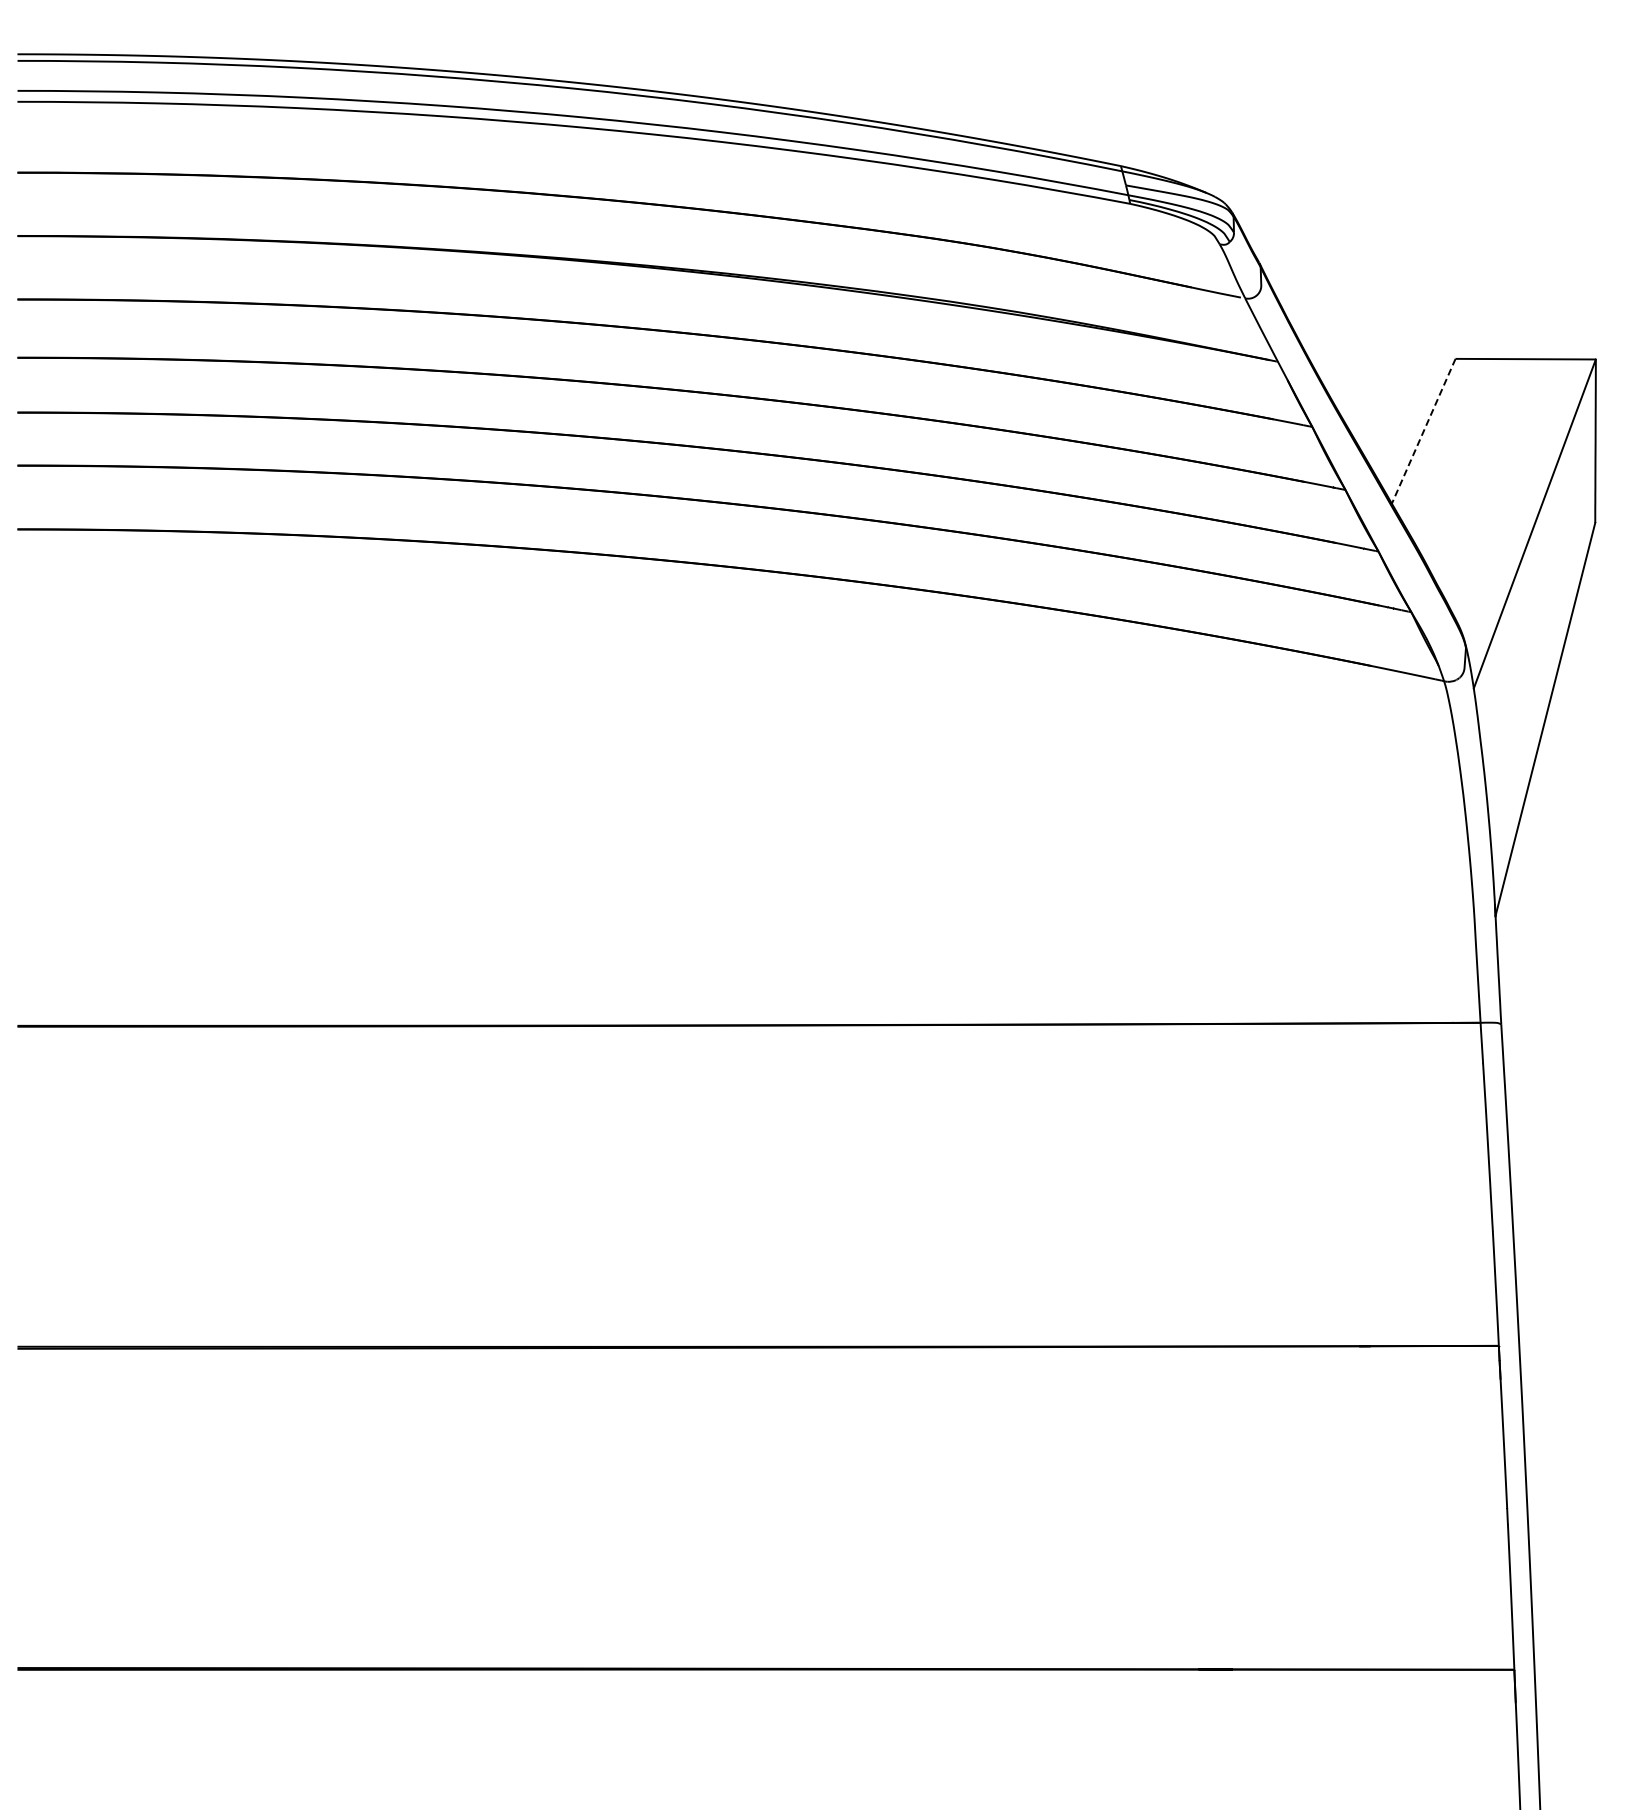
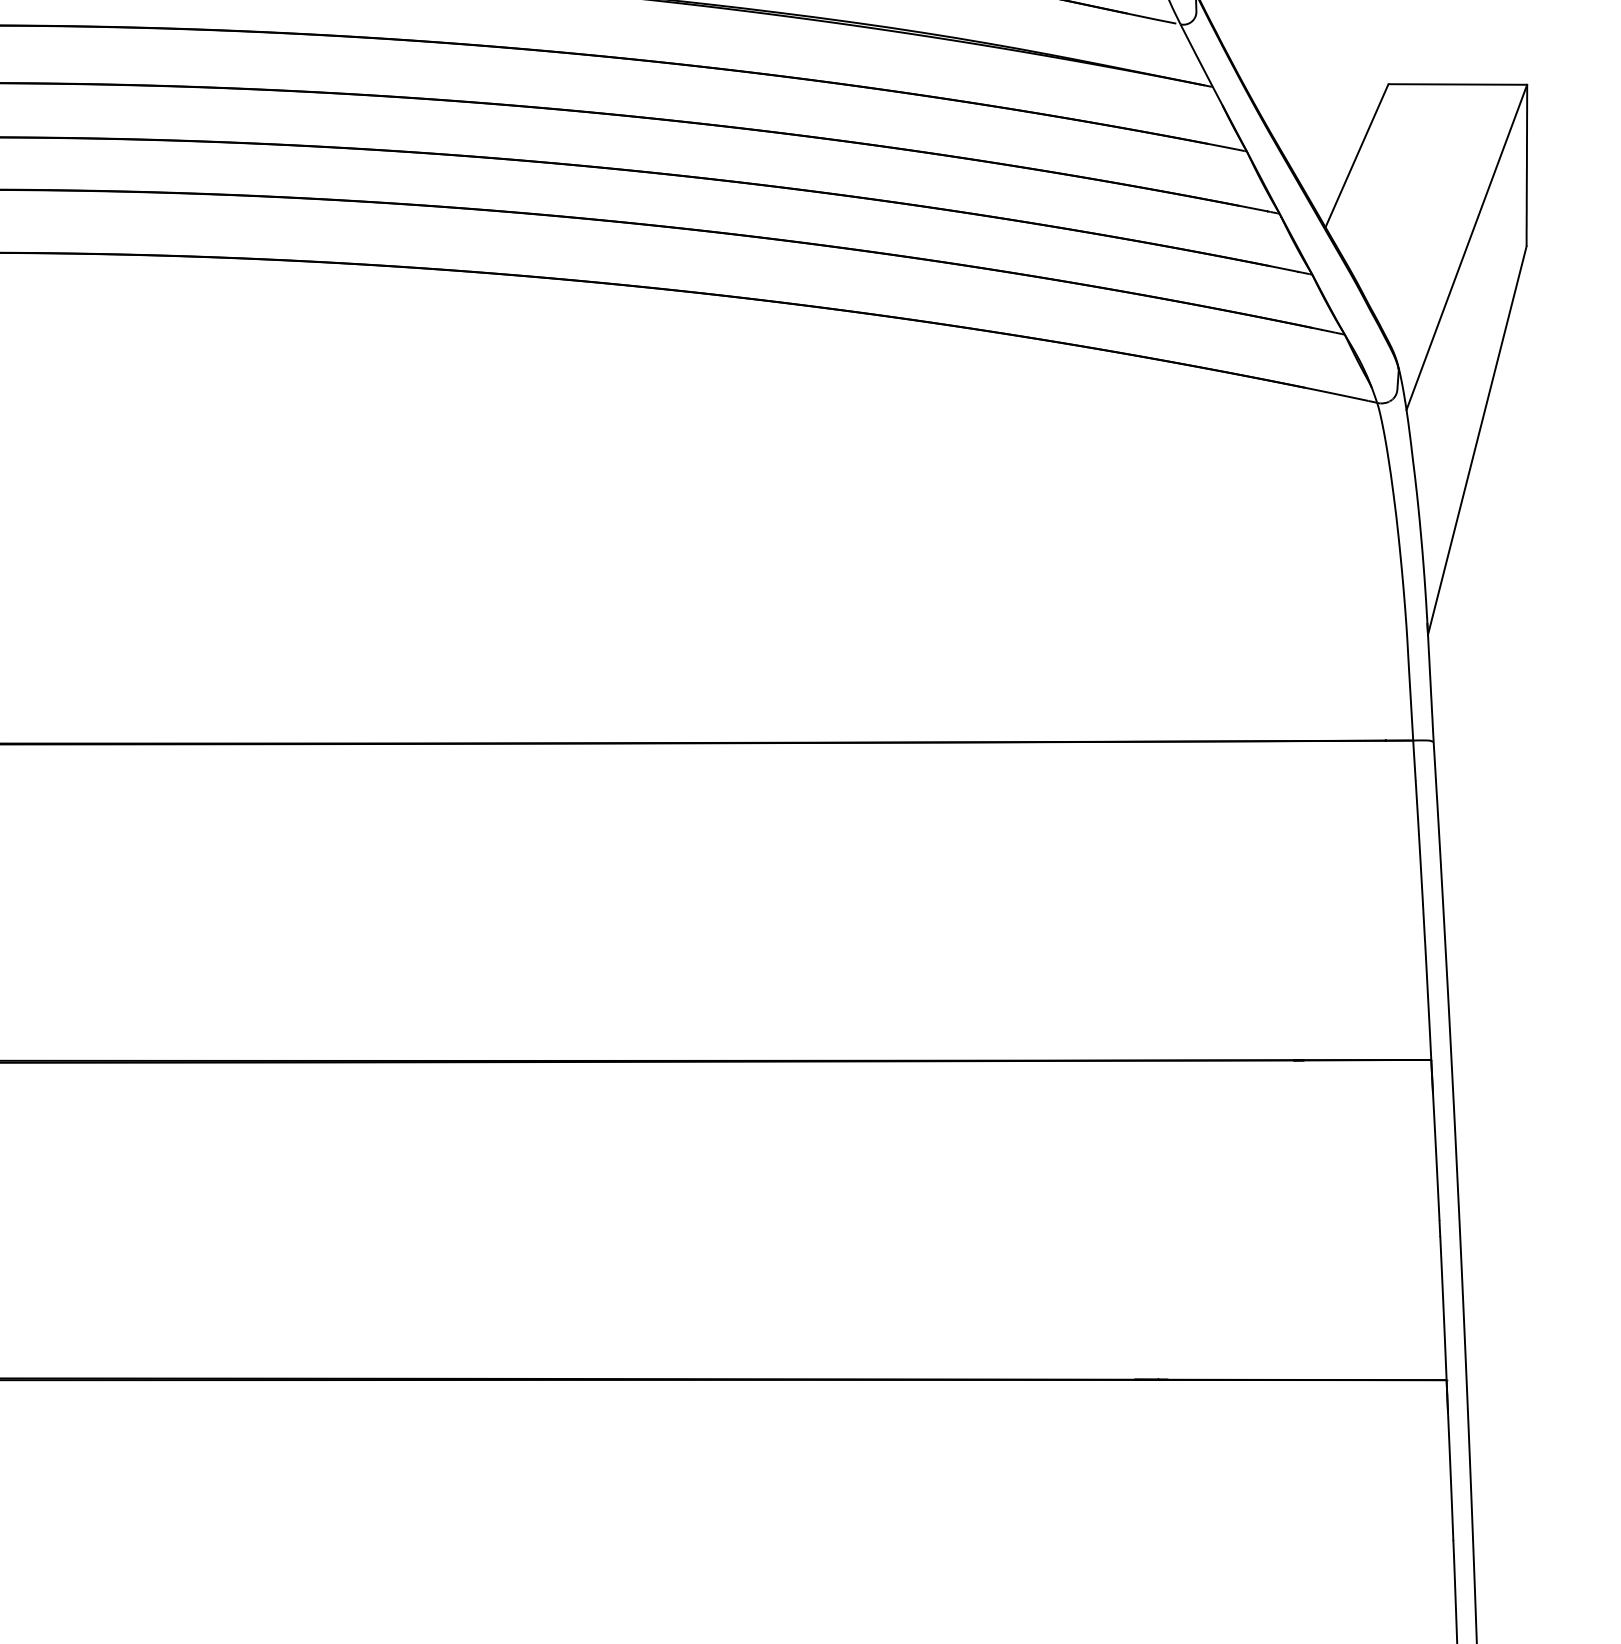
line: (1423, 431) -> (1356, 155), dashed -> solid

